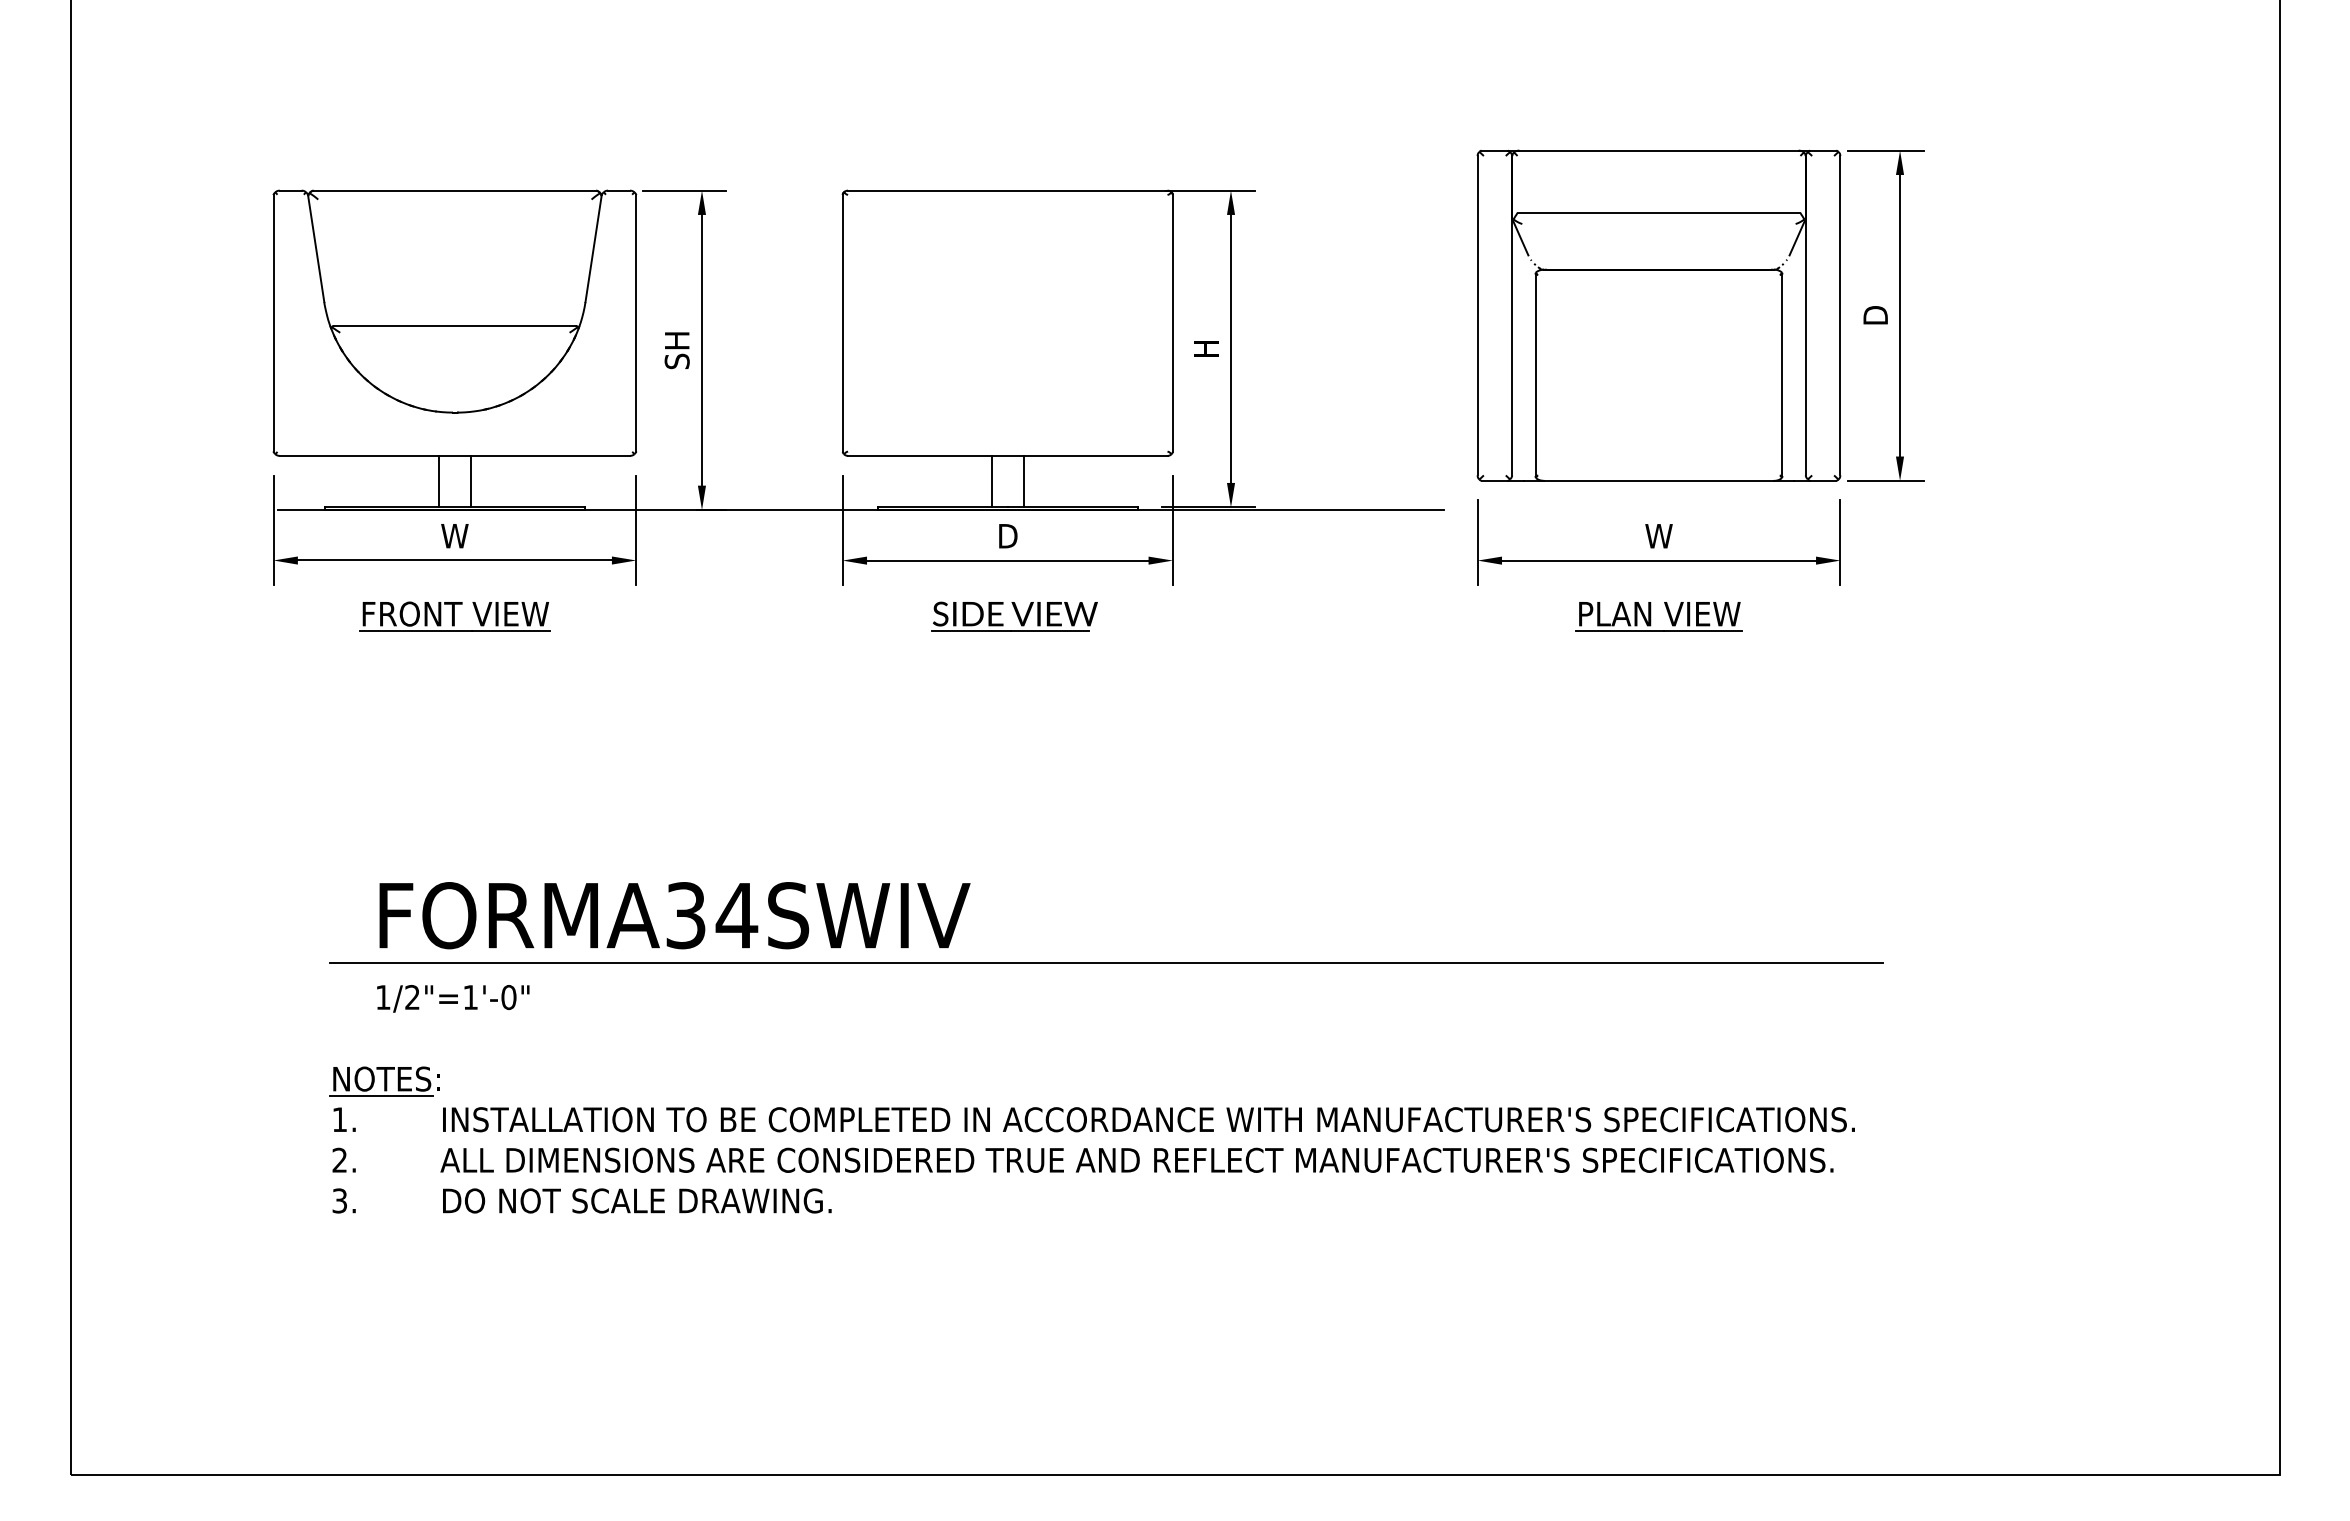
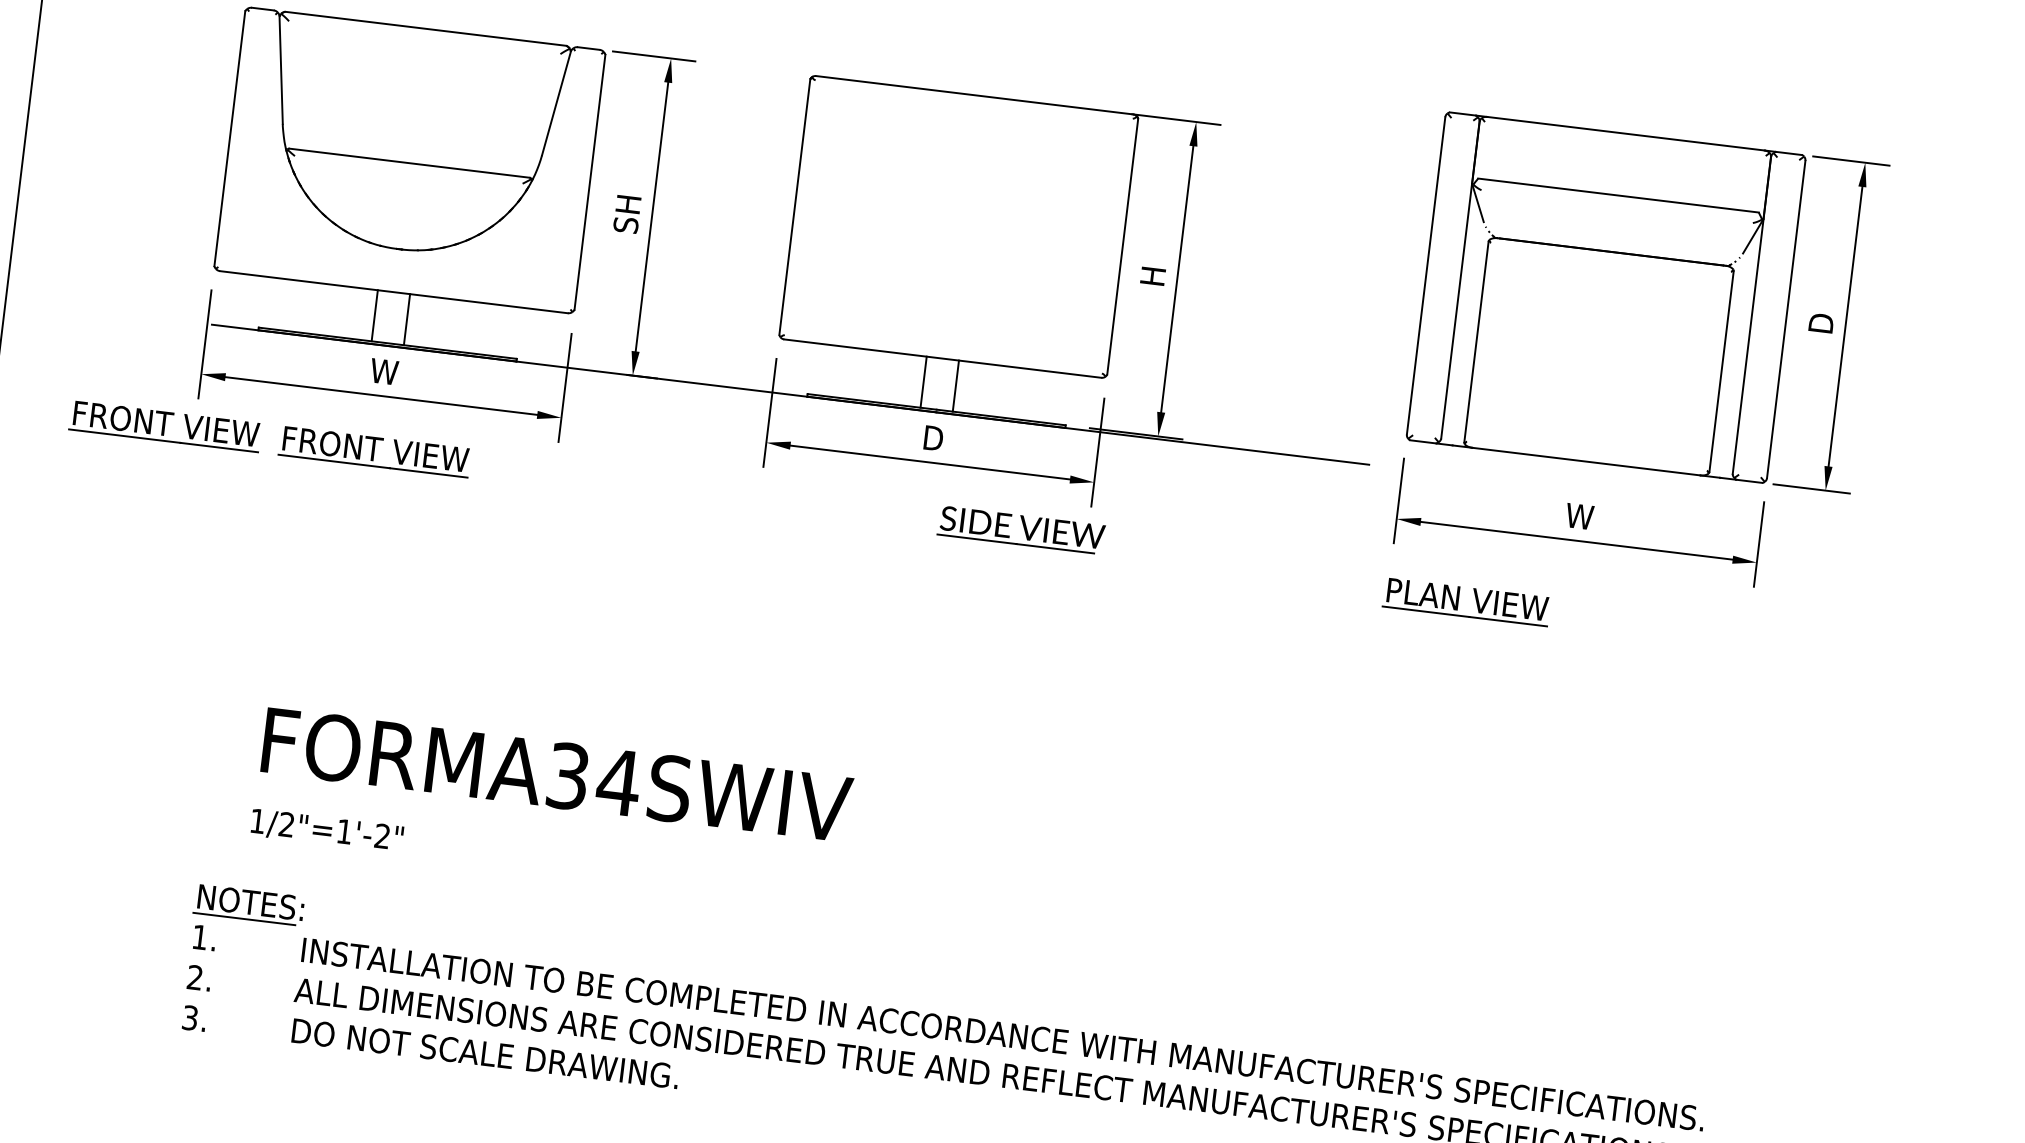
part: (243, 616) -> (164, 426), added
part: (1014, 616) -> (1021, 529), moved
part: (1651, 616) -> (1459, 600), moved
line: (1106, 962) -> (979, 873), removed
text: (508, 997) -> (382, 836), 1/2"=1'-0" -> 1/2"=1'-2"

